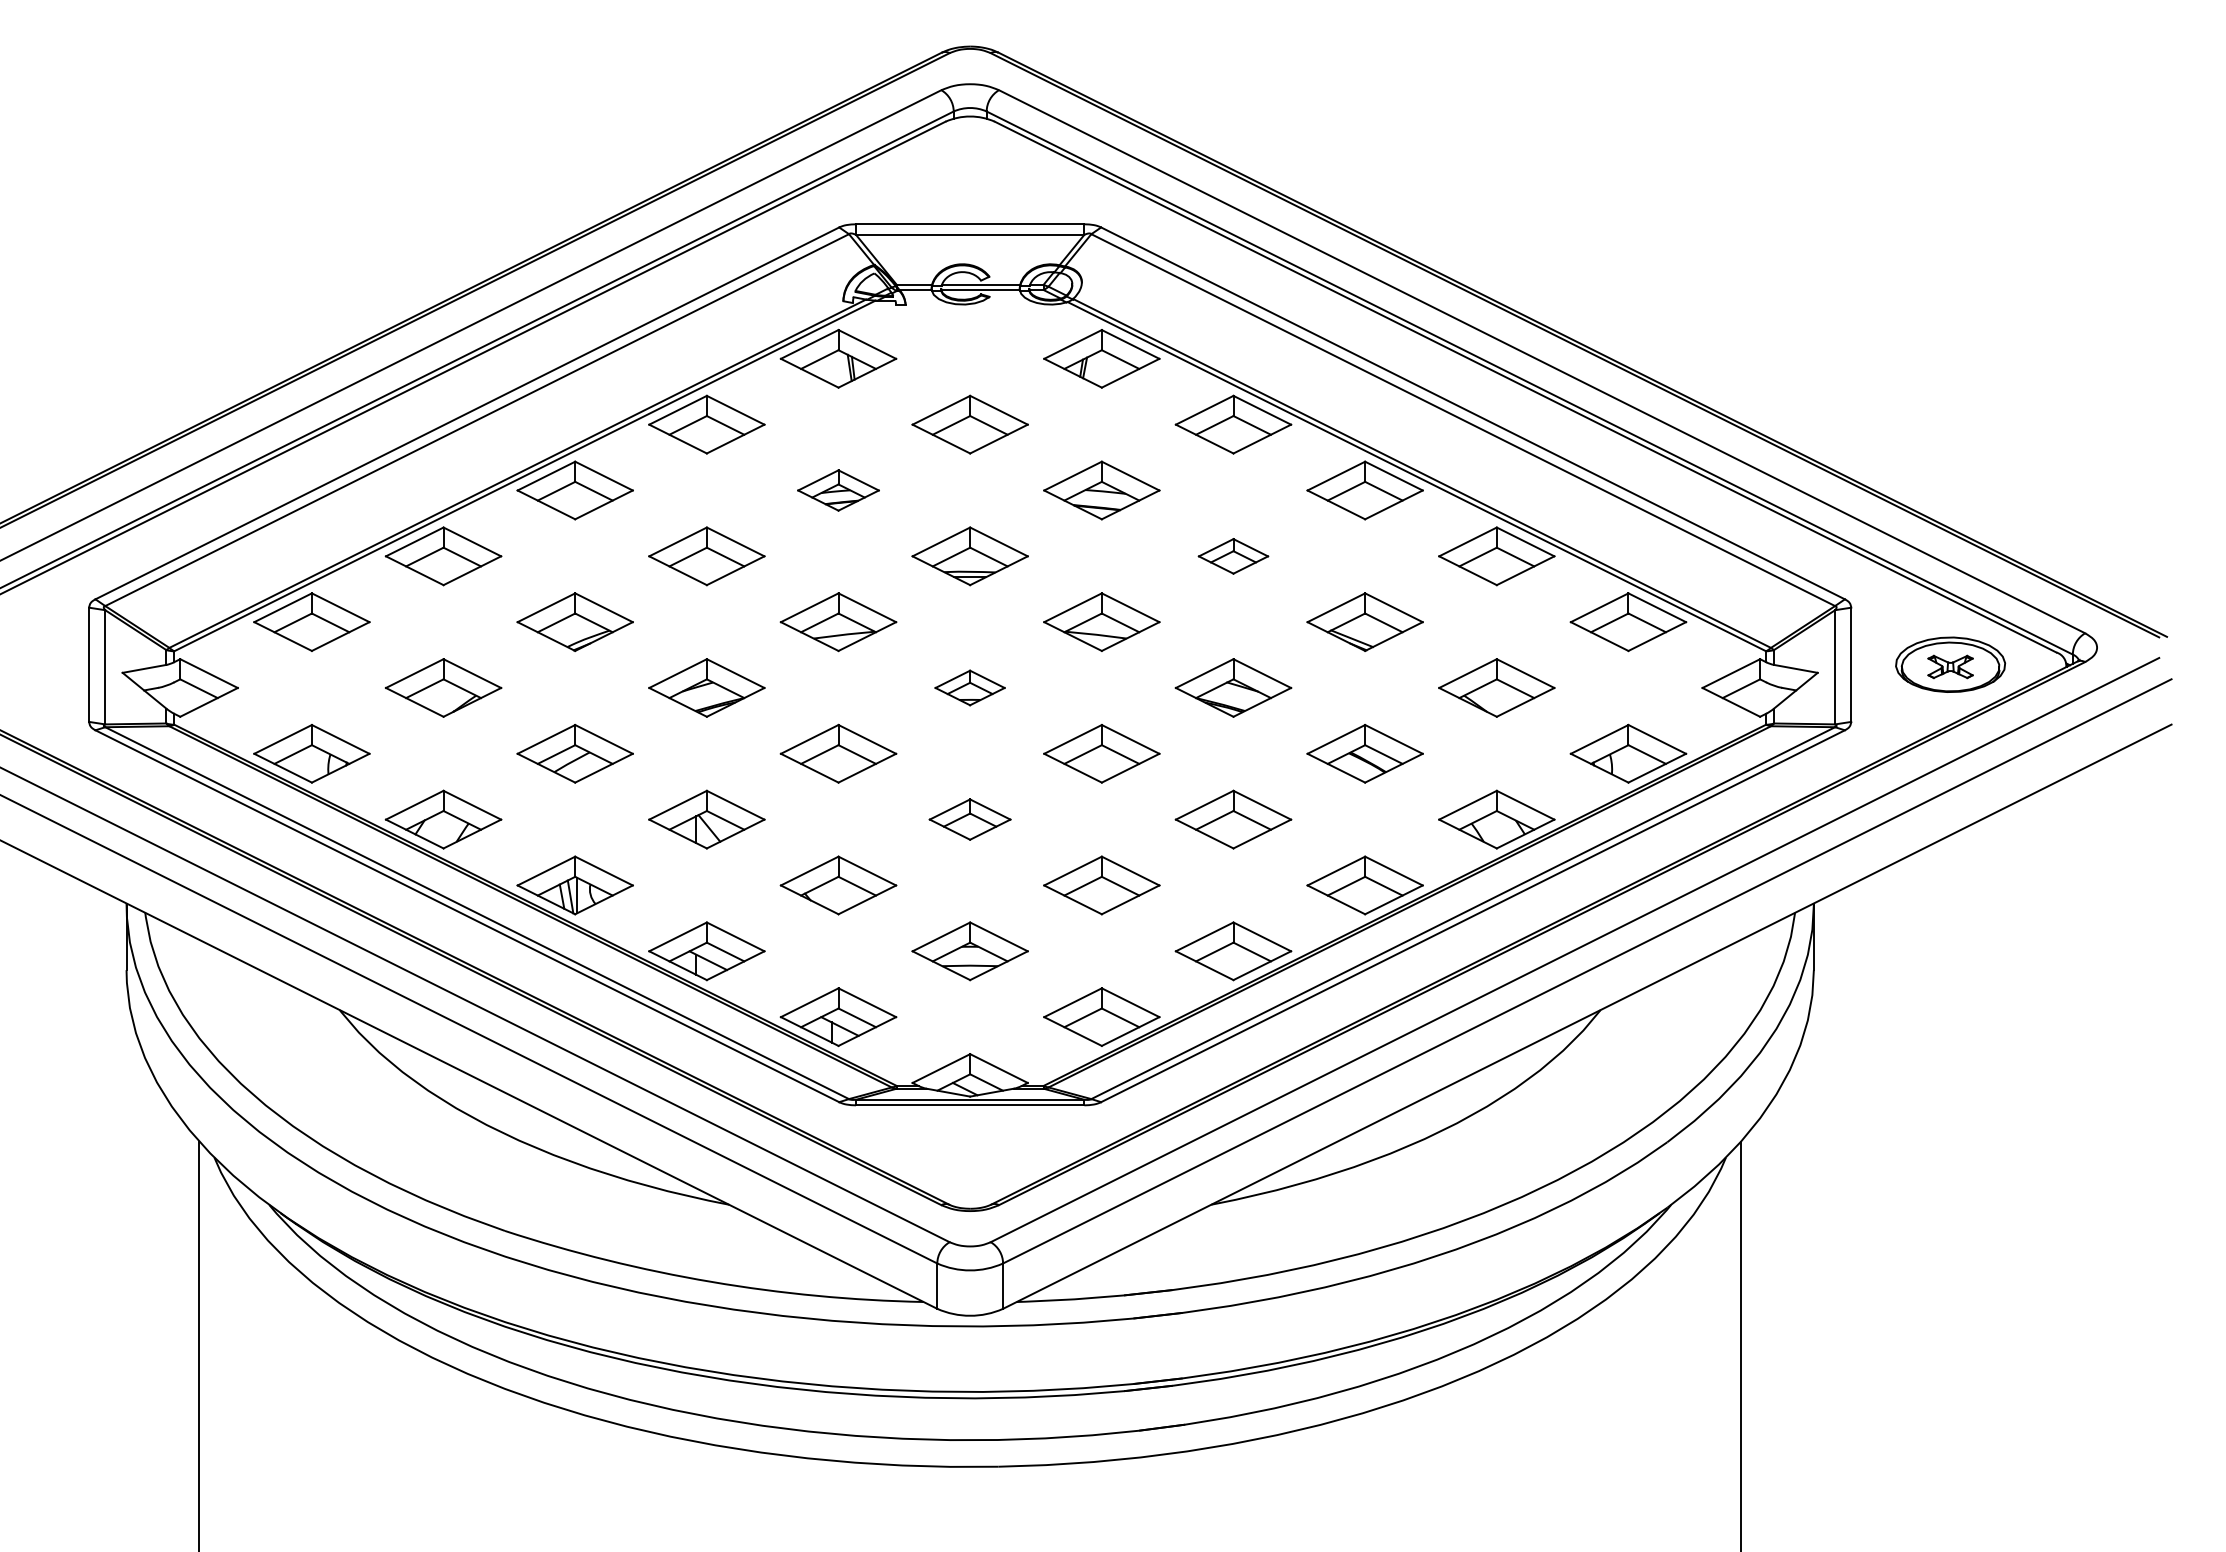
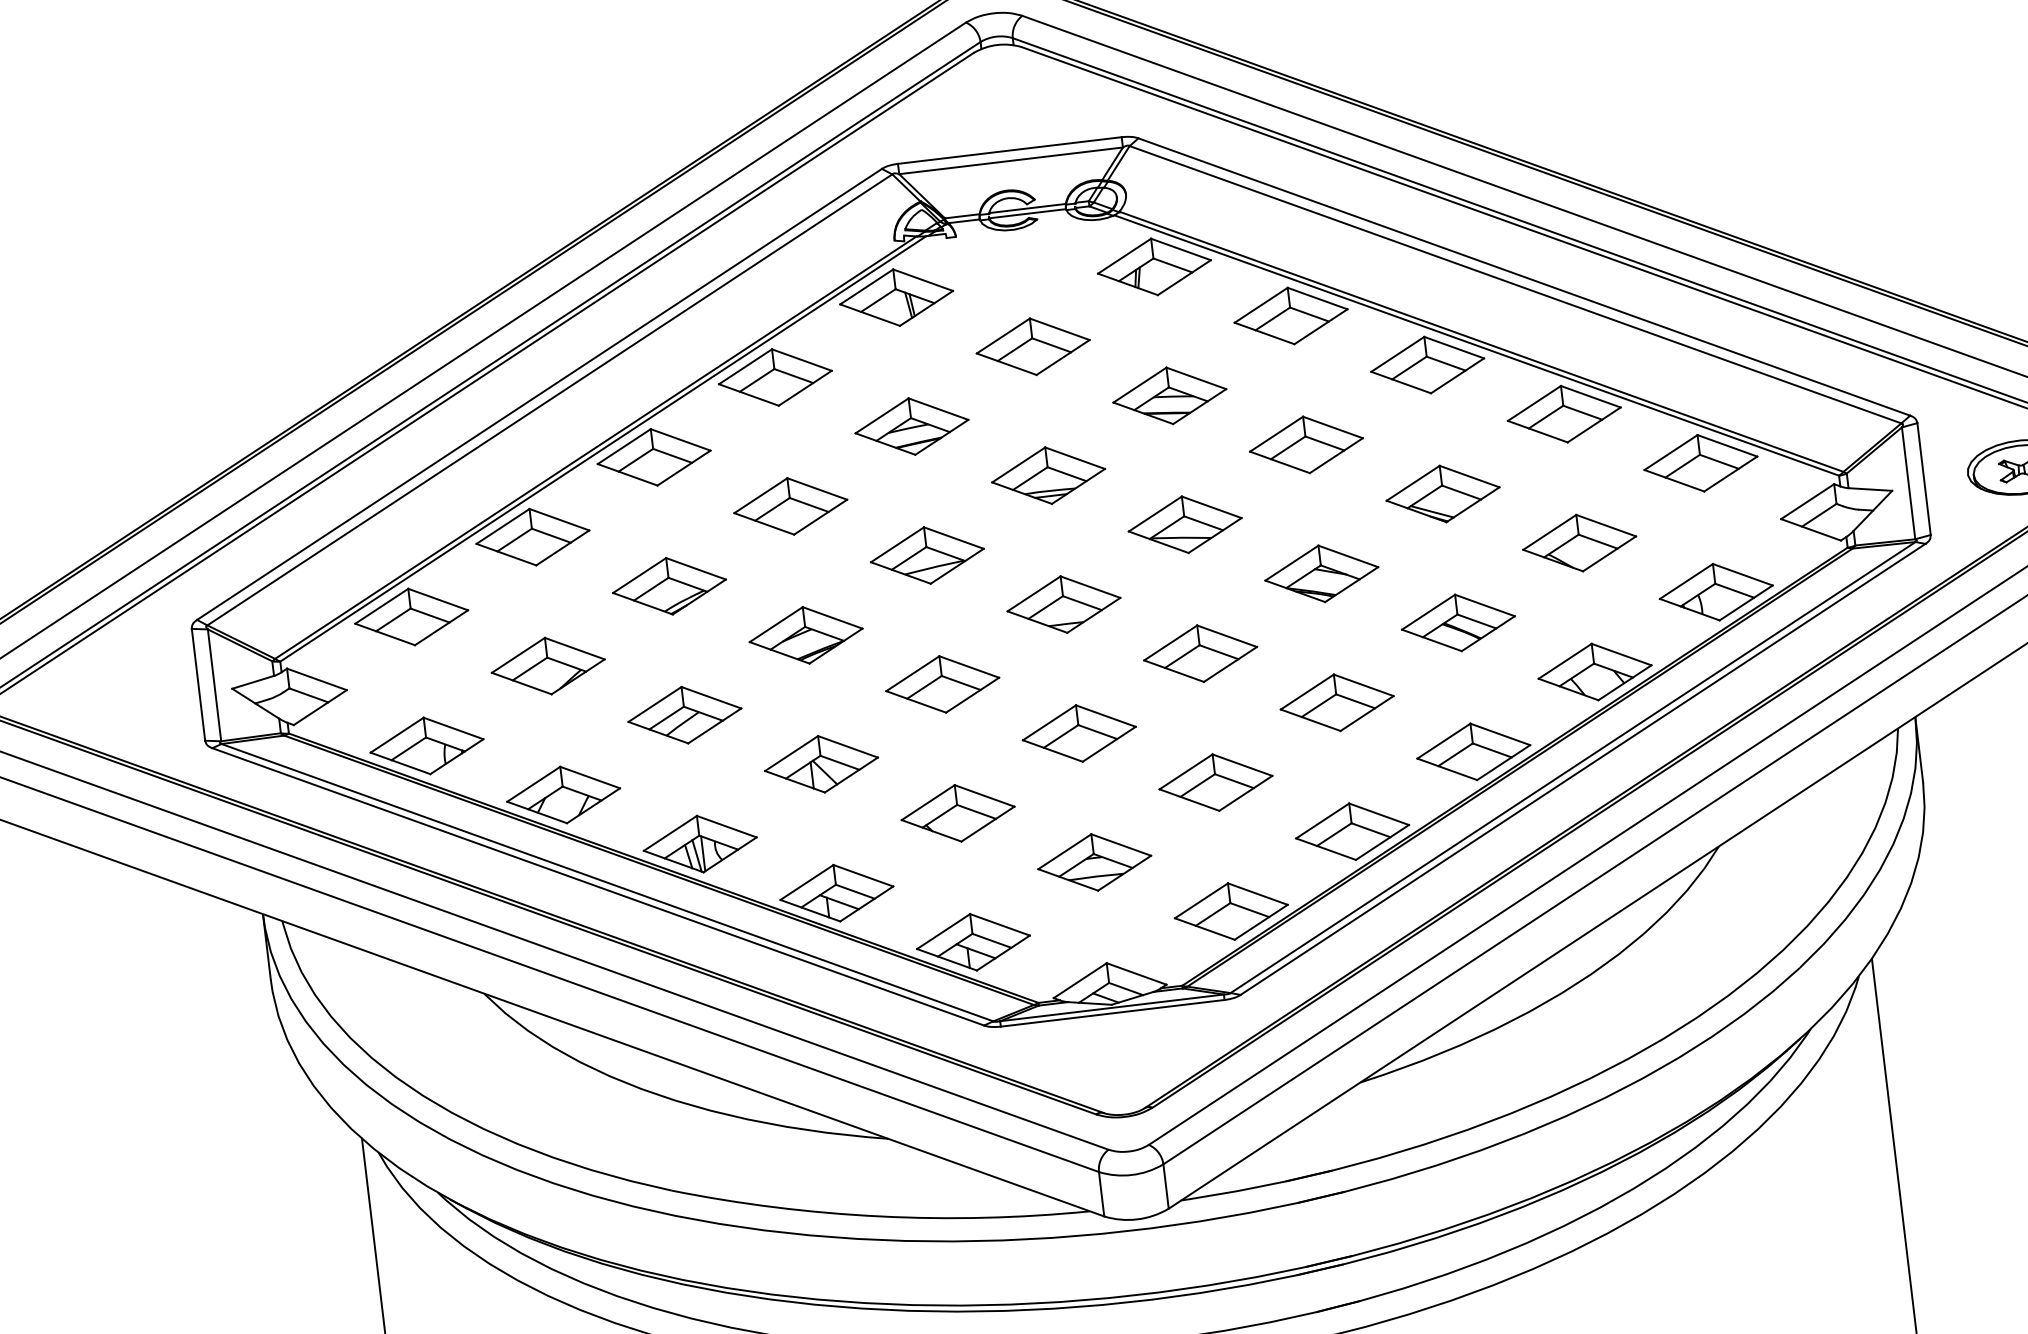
part: (838, 490) -> (911, 426), size x1.43
part: (1233, 556) -> (1306, 445), size x1.67
part: (969, 687) -> (1063, 604), size x1.67
part: (969, 819) -> (1078, 733), size x1.43

